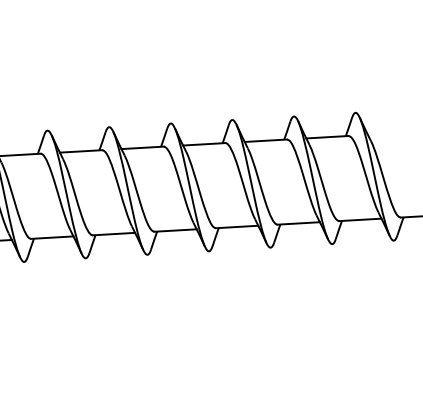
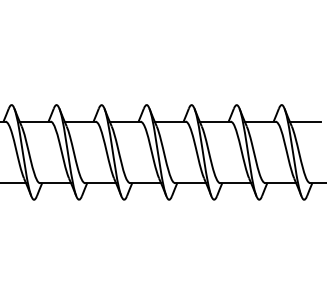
line: (388, 133) -> (304, 121), added

